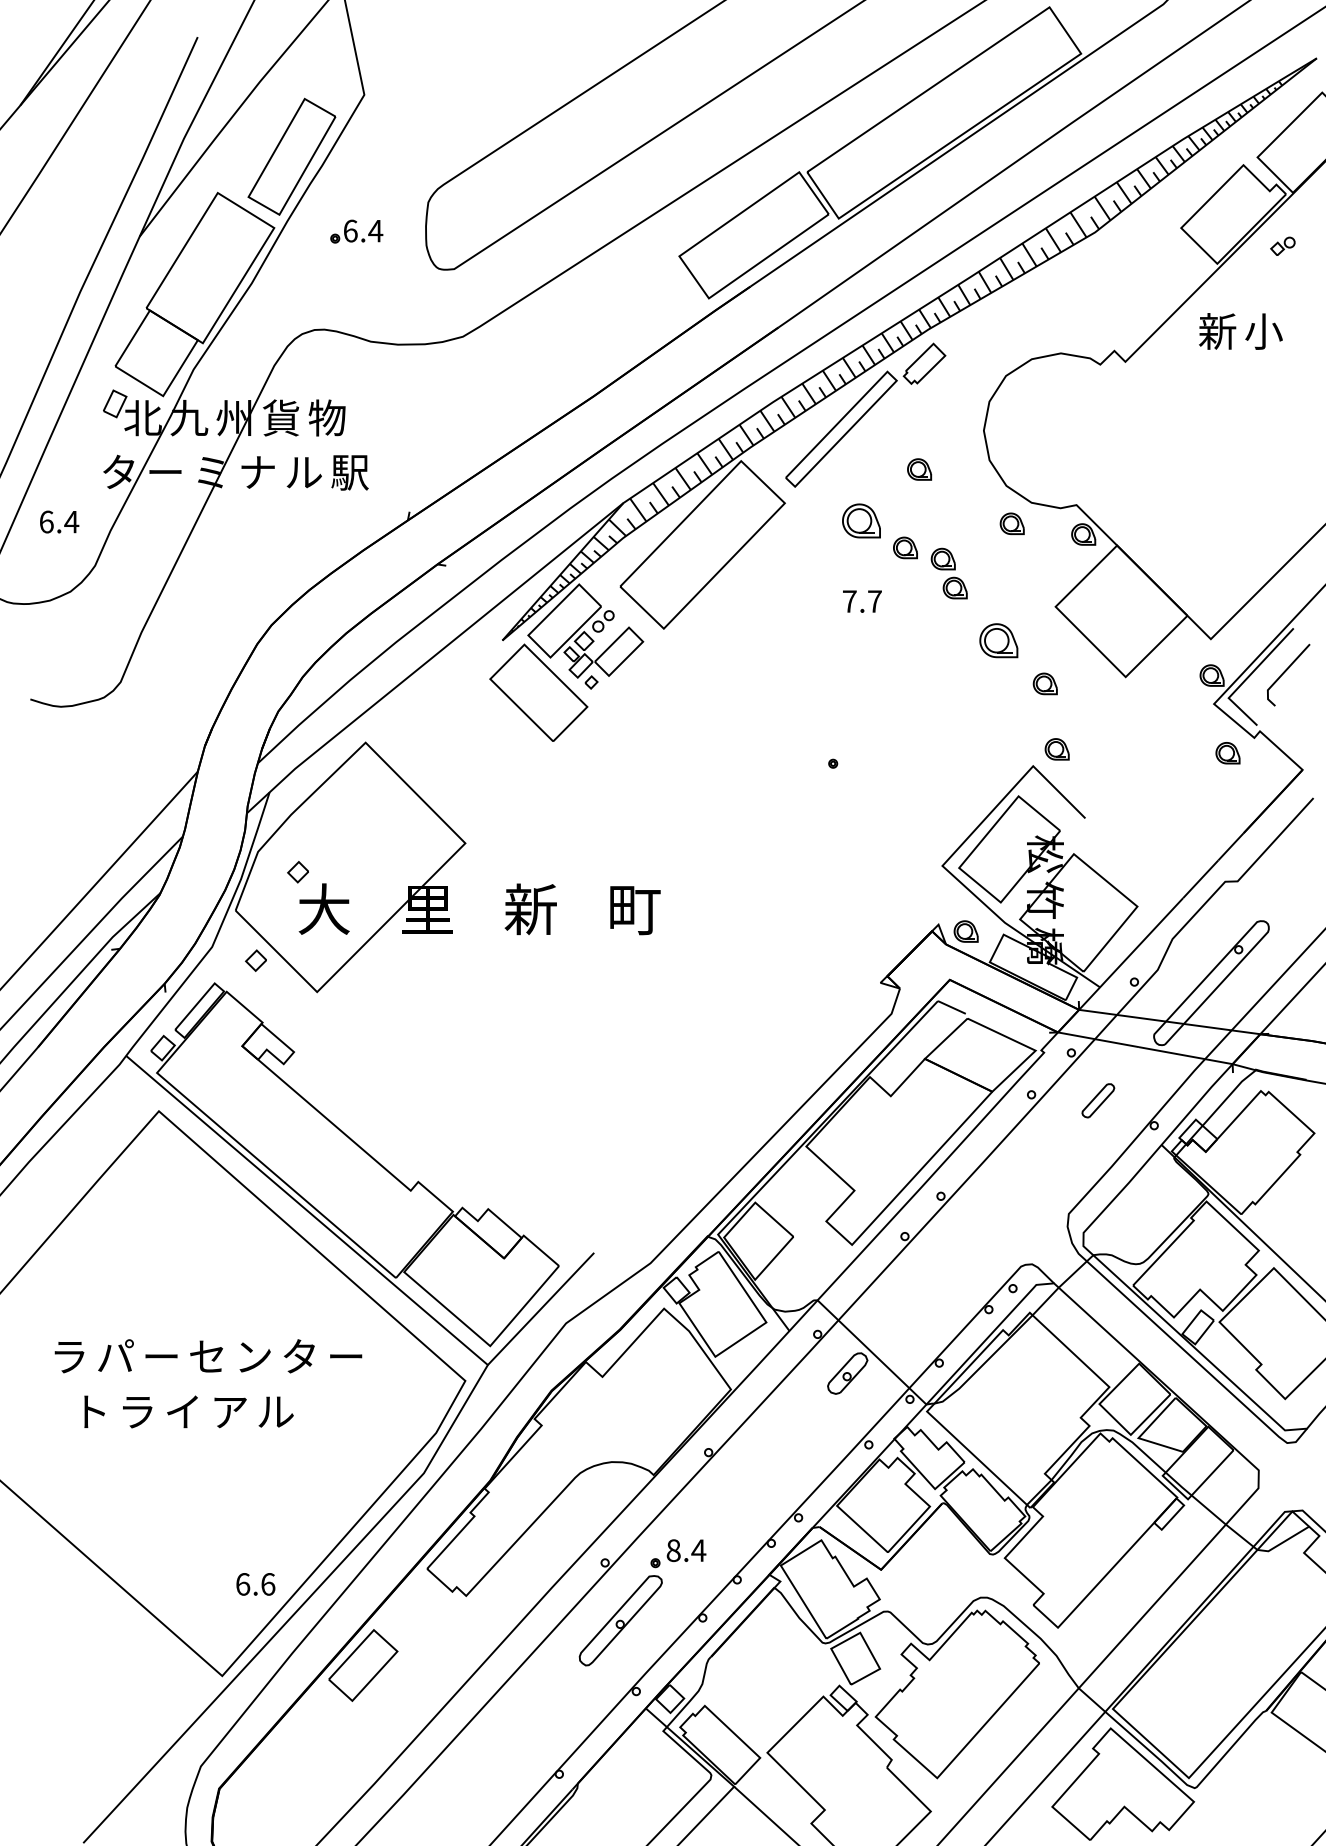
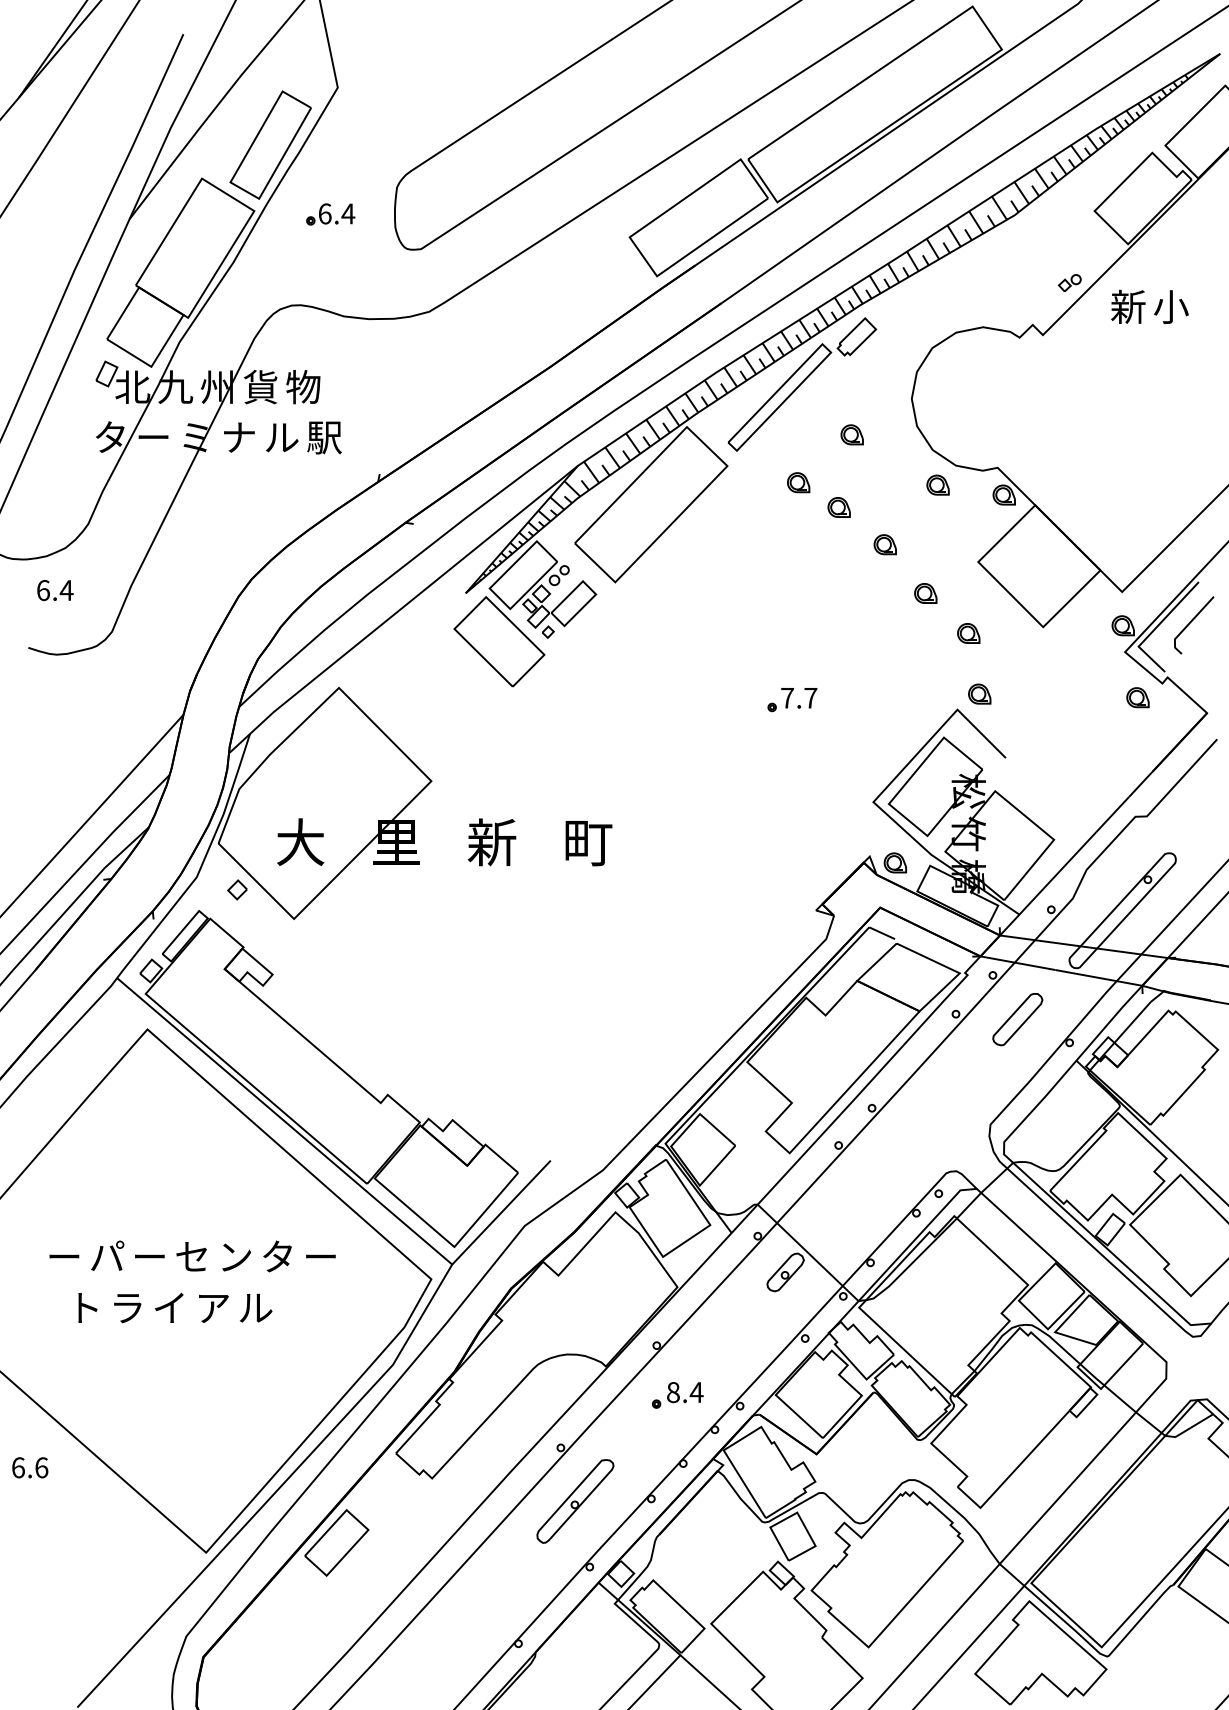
part: (1282, 245) -> (1069, 282), moved
part: (861, 520) -> (798, 482), size x0.62
text: (59, 522) -> (55, 590), moved
part: (942, 558) -> (873, 517), removed
text: (862, 601) -> (799, 698), moved
part: (998, 640) -> (925, 593), size x0.62
part: (298, 871) -> (276, 807), removed
part: (1097, 1100) -> (1017, 1019), size x1.67
text: (69, 1357) -> (64, 1257), ラ -> ー
part: (678, 1553) -> (677, 1395), moved
text: (256, 1584) -> (30, 1467), moved

